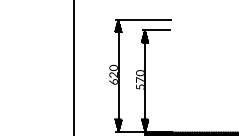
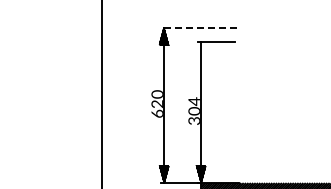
line: (143, 19) -> (198, 27), solid -> dashed
hatch: (144, 36) -> (200, 50), removed
text: (139, 79) -> (193, 110), 570 -> 304

